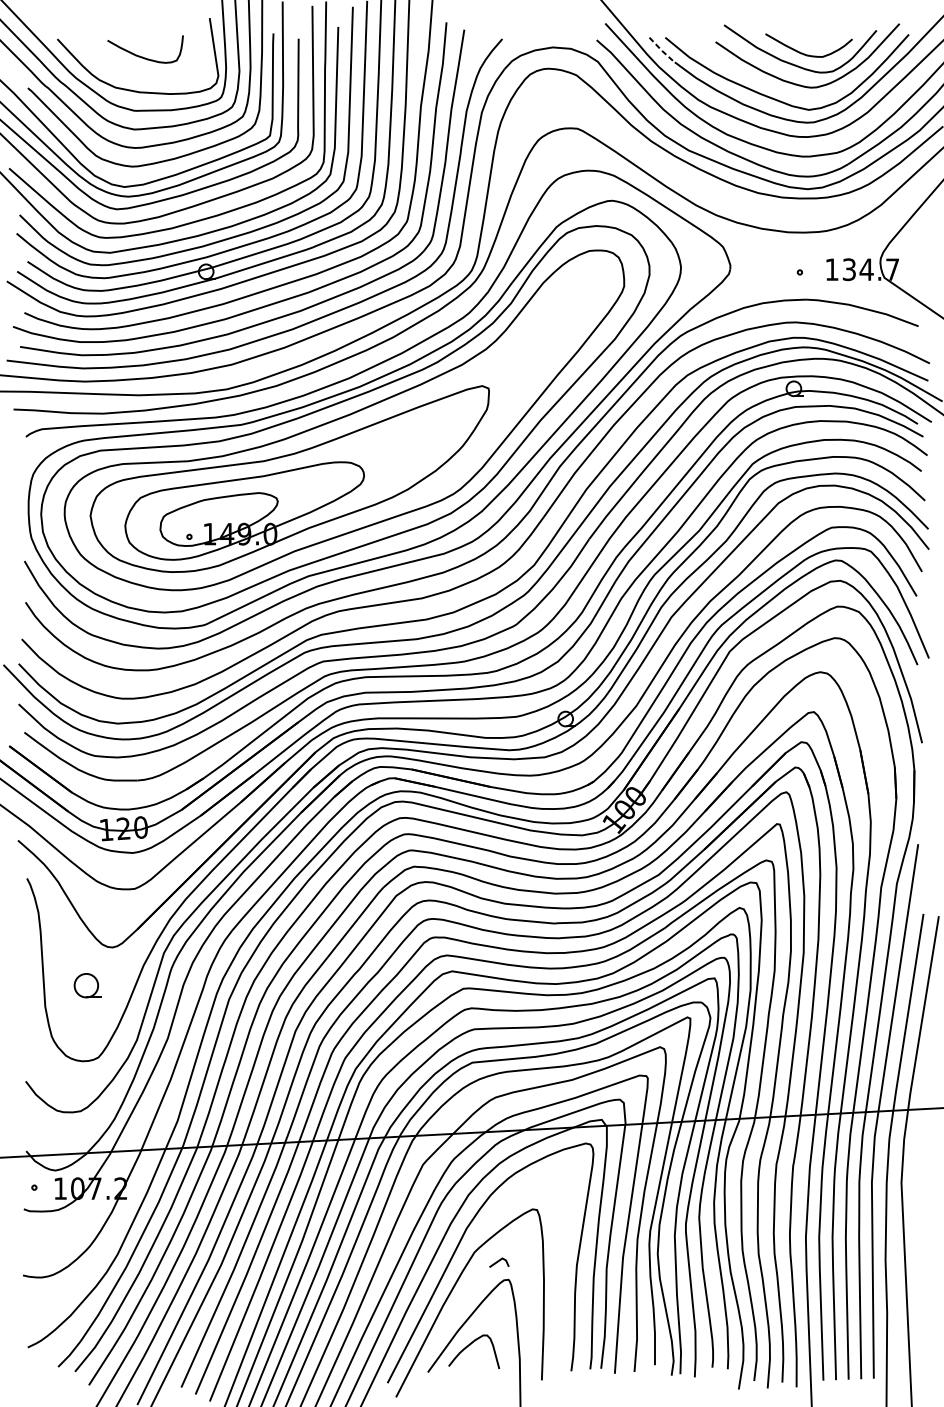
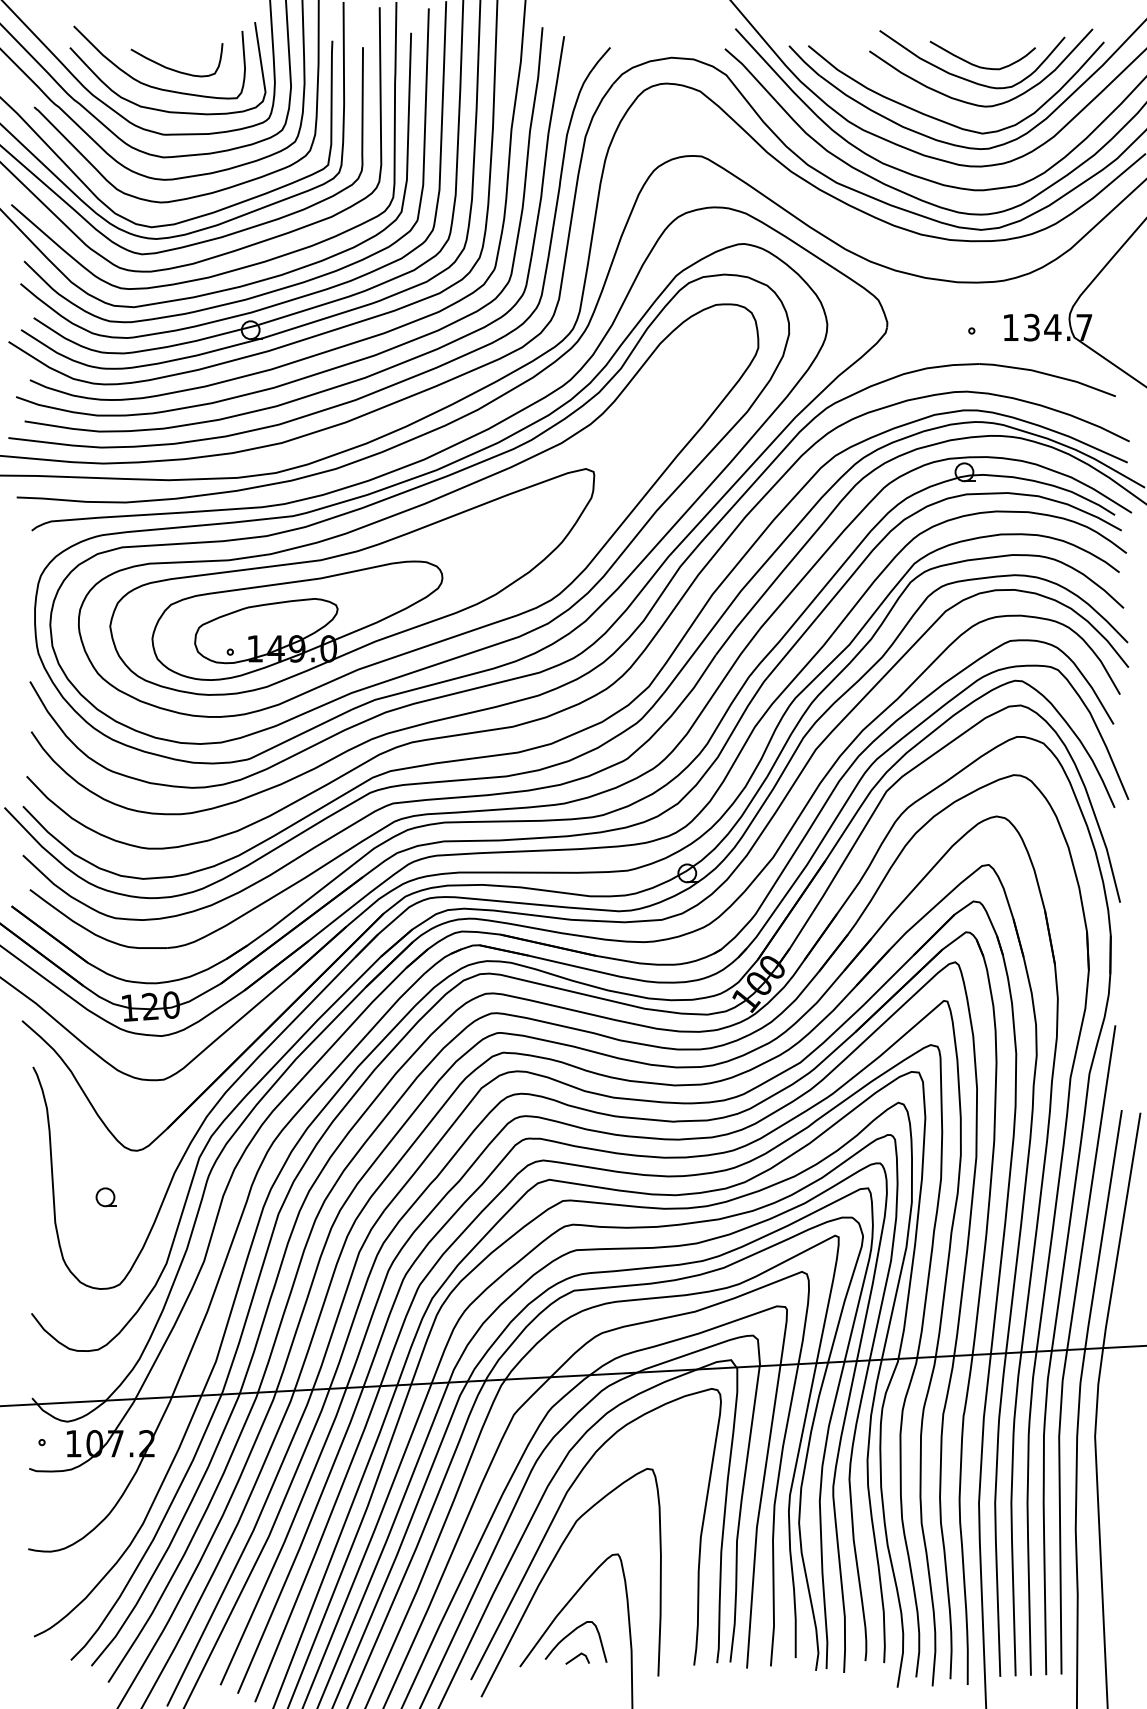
line: (662, 50) -> (804, 61), dashed -> solid
curve: (124, 70) -> (151, 85), added
part: (86, 985) -> (105, 1197), size x0.62
line: (499, 1261) -> (577, 1657), moved

